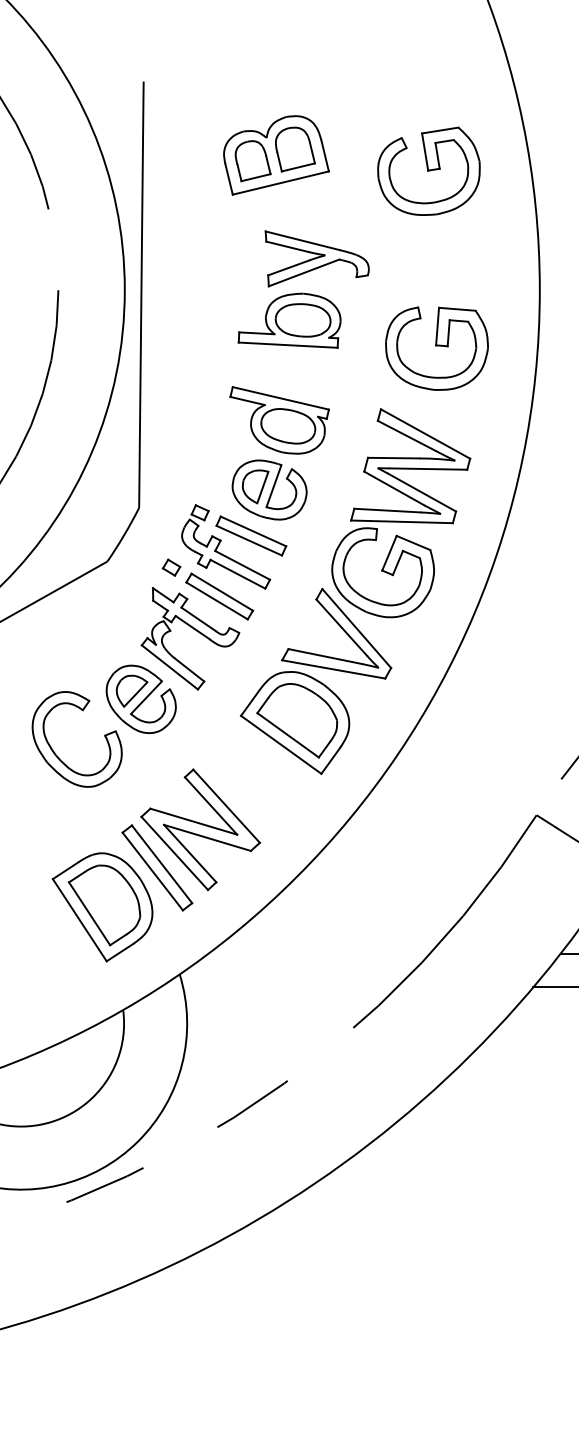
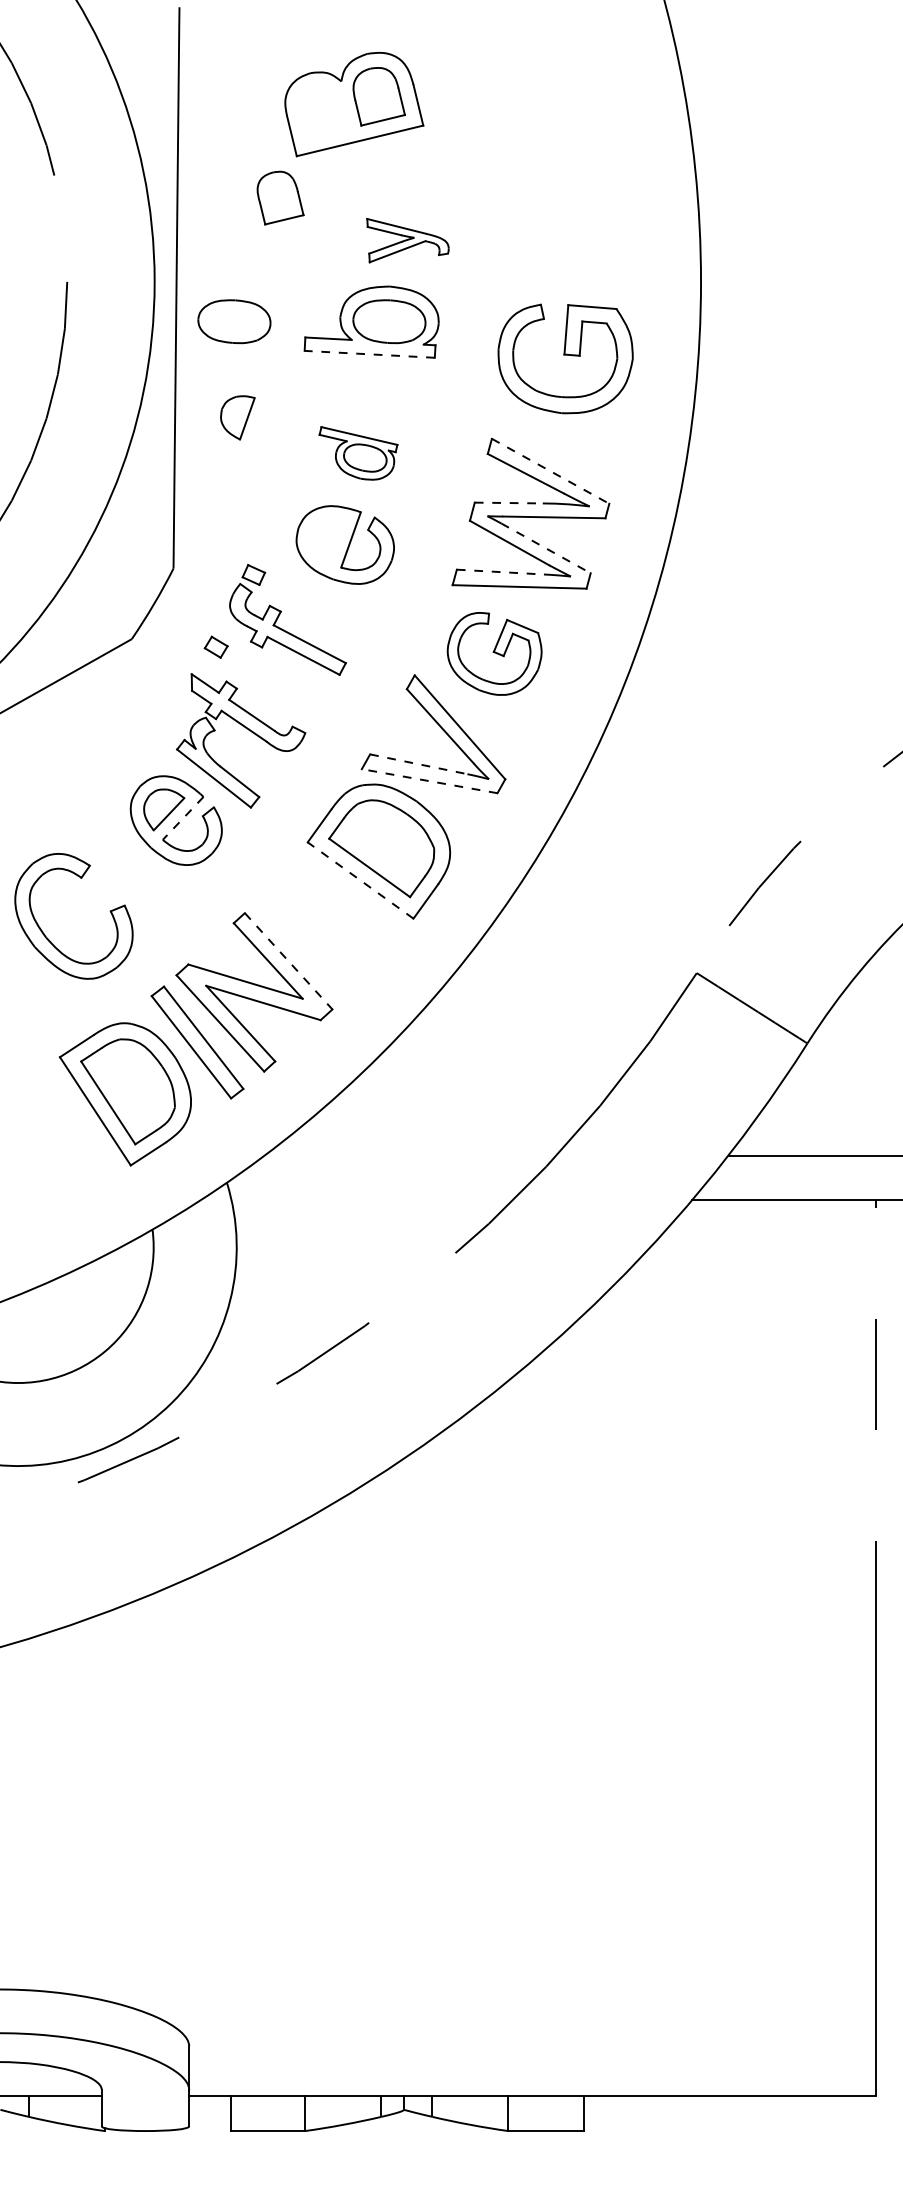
part: (253, 160) -> (280, 197), moved
part: (428, 171) -> (554, 125), removed
part: (316, 258) -> (407, 240), size x0.6
part: (185, 320) -> (234, 321), added
line: (288, 345) -> (369, 354), solid -> dashed
part: (279, 420) -> (358, 453), size x0.6
line: (426, 434) -> (551, 471), solid -> dashed
line: (394, 458) -> (509, 503), solid -> dashed
part: (255, 486) -> (237, 417), moved
line: (422, 492) -> (546, 548), solid -> dashed
line: (387, 510) -> (500, 572), solid -> dashed
part: (251, 535) -> (321, 605), removed
part: (382, 572) -> (494, 653), size x0.7
part: (219, 596) -> (279, 685), removed
line: (325, 656) -> (418, 764), solid -> dashed
line: (333, 669) -> (429, 781), solid -> dashed
line: (146, 697) -> (183, 818), solid -> dashed
line: (281, 744) -> (360, 880), solid -> dashed
part: (58, 757) -> (49, 939), moved
line: (227, 806) -> (289, 961), solid -> dashed

